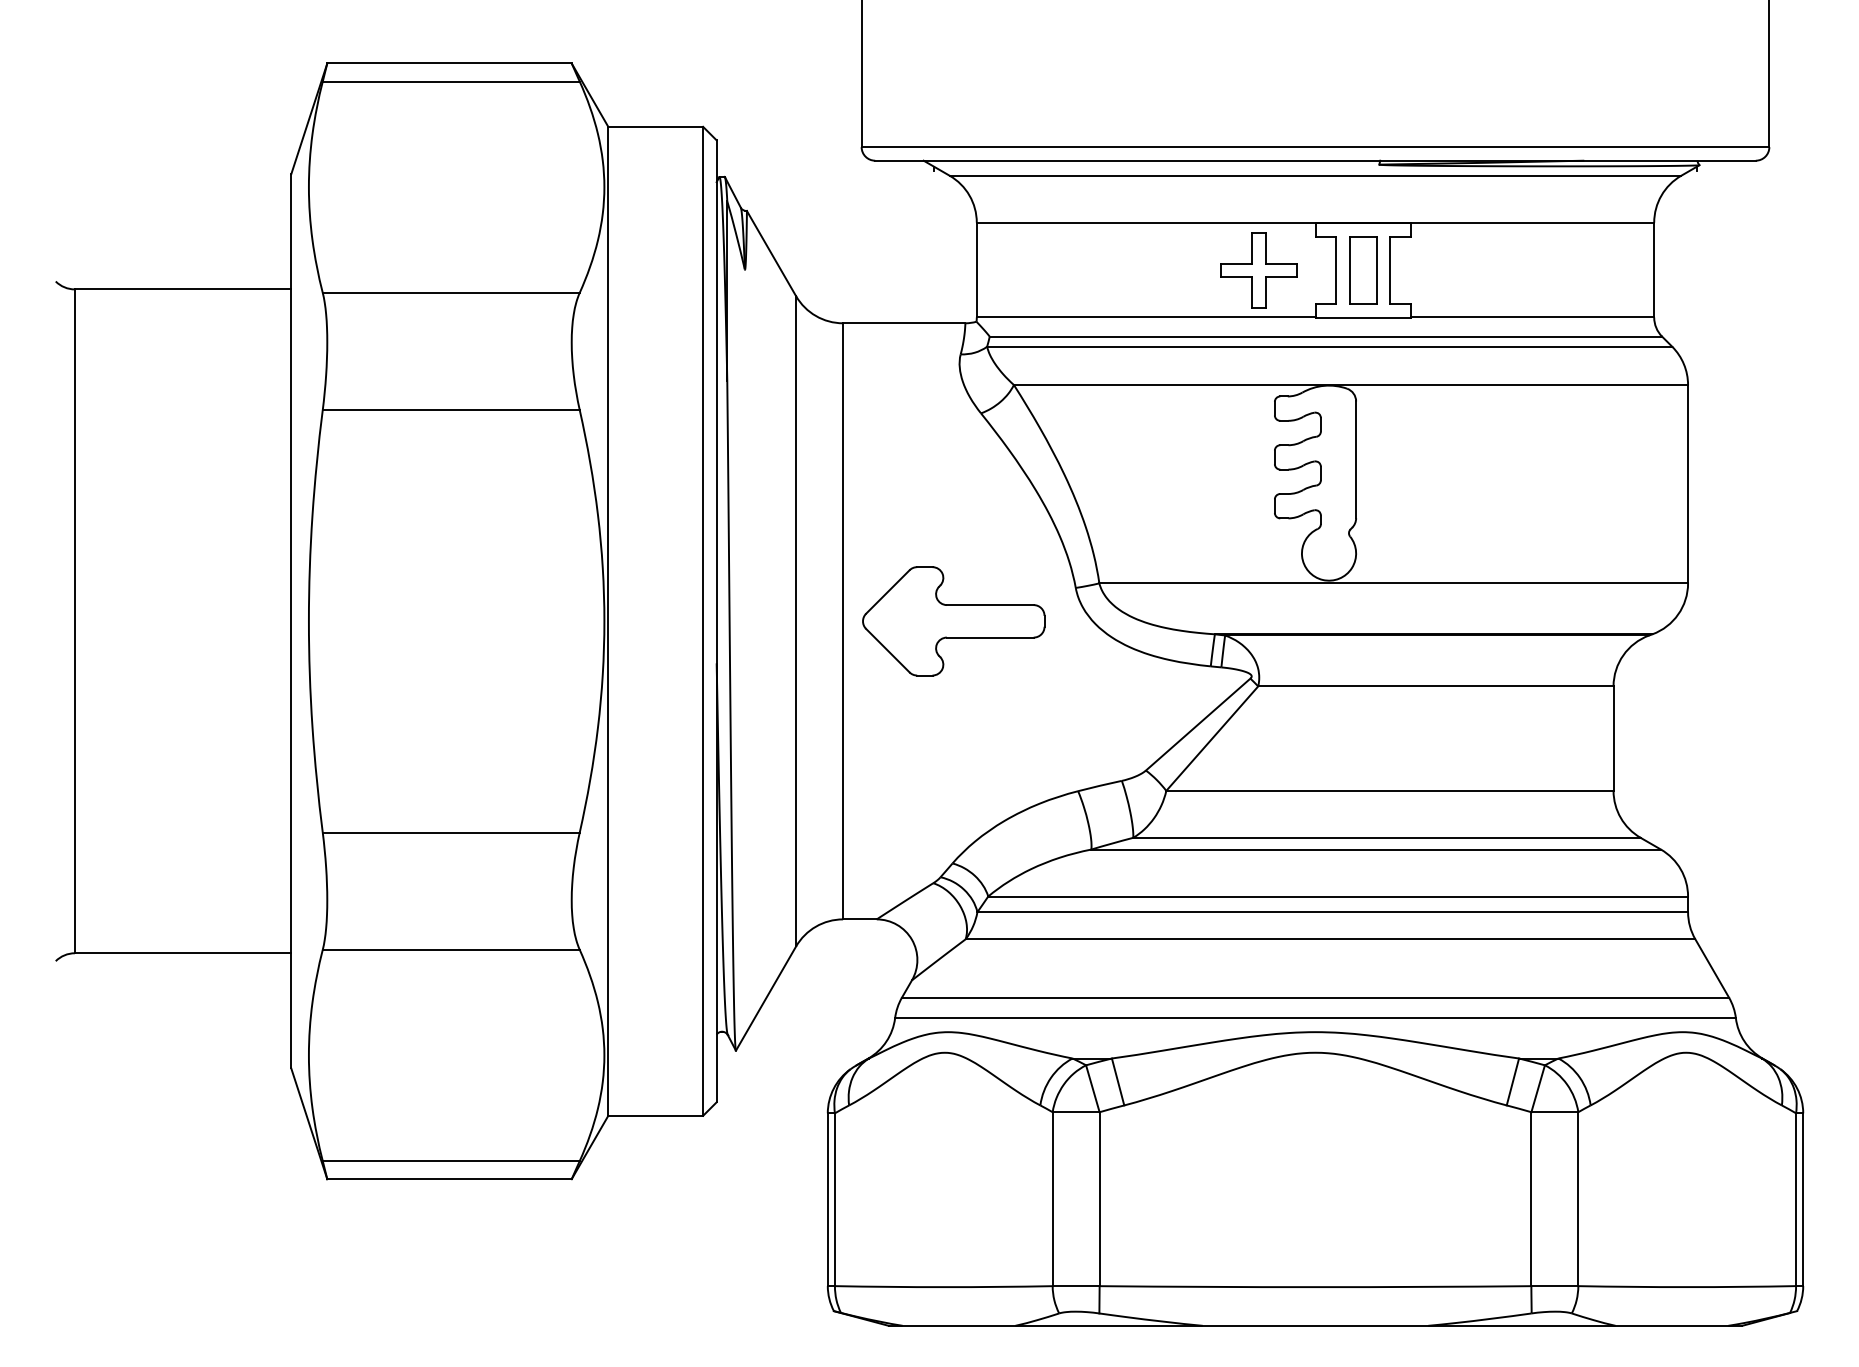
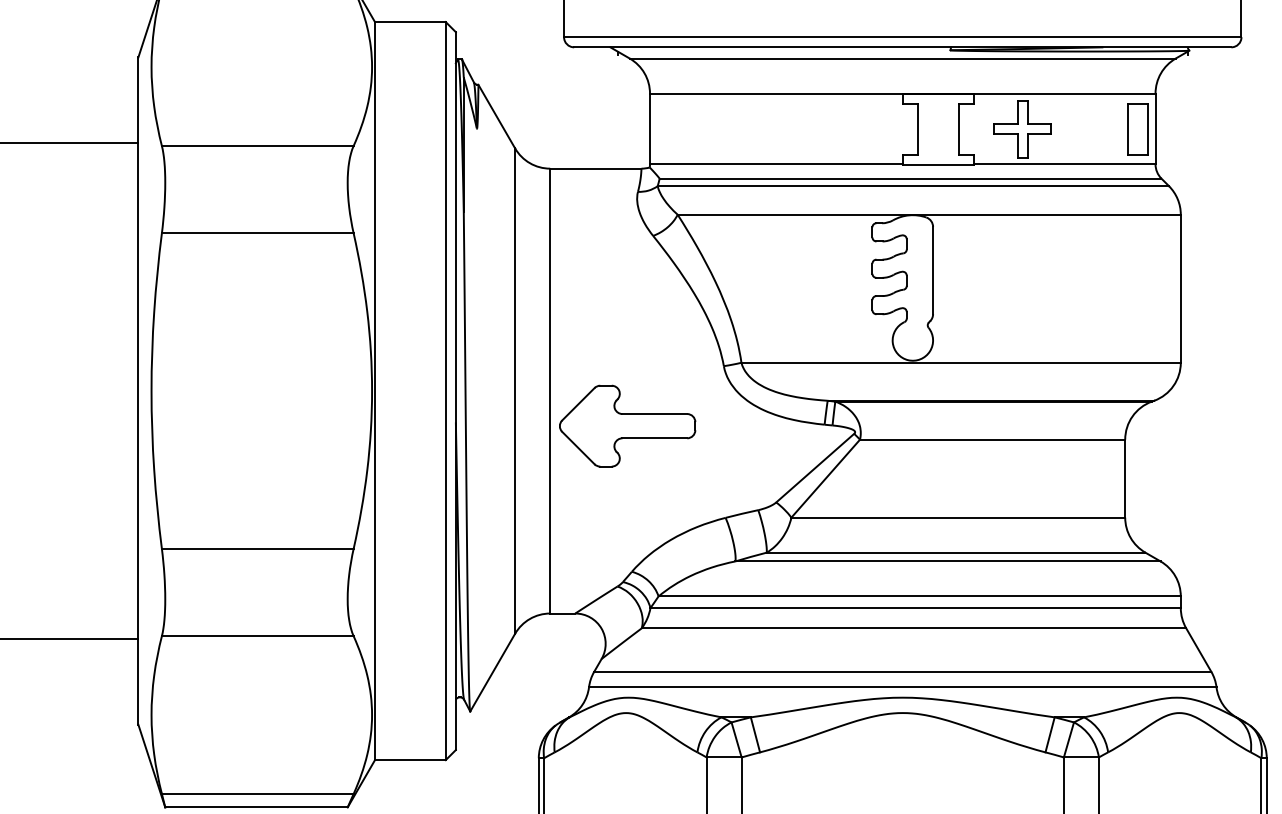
part: (1258, 270) -> (1022, 129), moved
part: (1363, 270) -> (1137, 129), moved
part: (953, 621) -> (627, 426), moved

